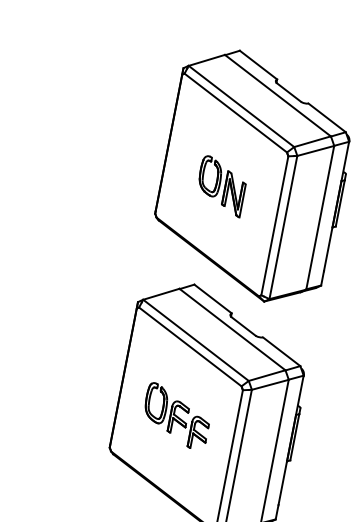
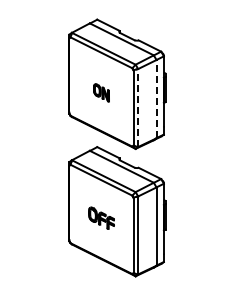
part: (221, 185) -> (101, 92), size x0.6
line: (320, 216) -> (156, 98), solid -> dashed
line: (283, 228) -> (138, 108), solid -> dashed
part: (176, 417) -> (101, 218), size x0.7

